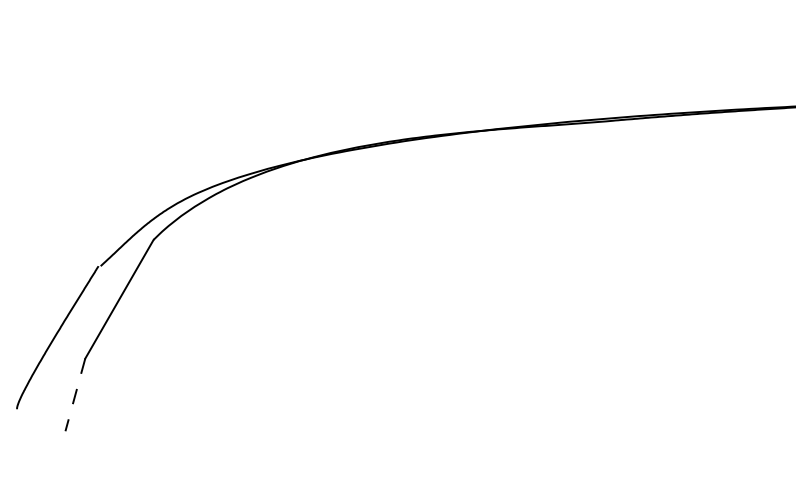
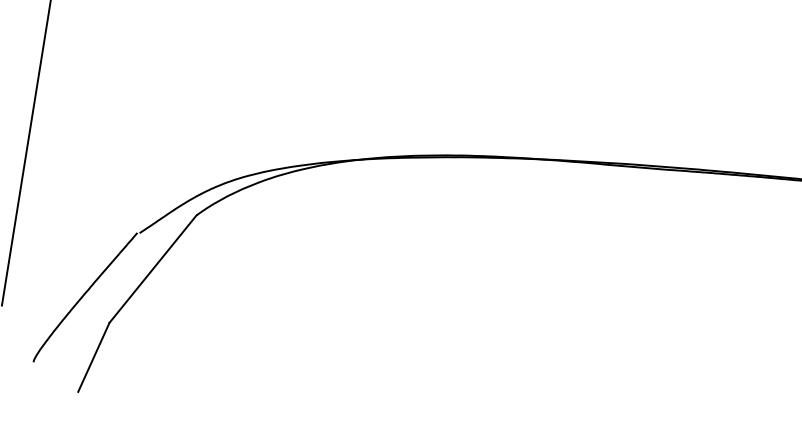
line: (75, 394) -> (94, 356), dashed -> solid

